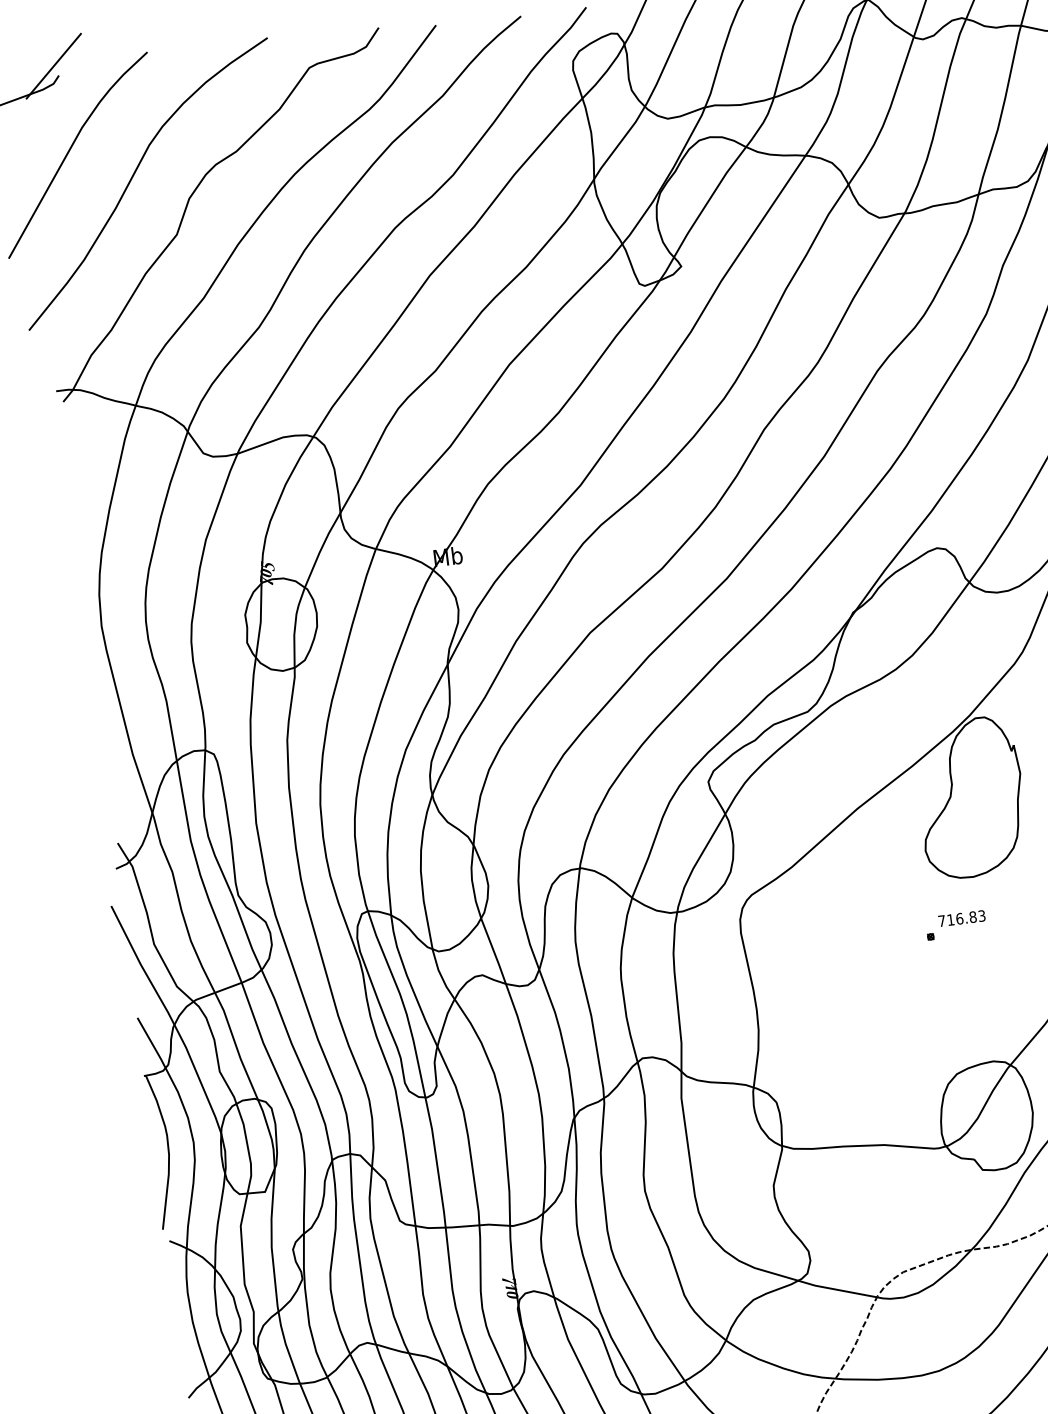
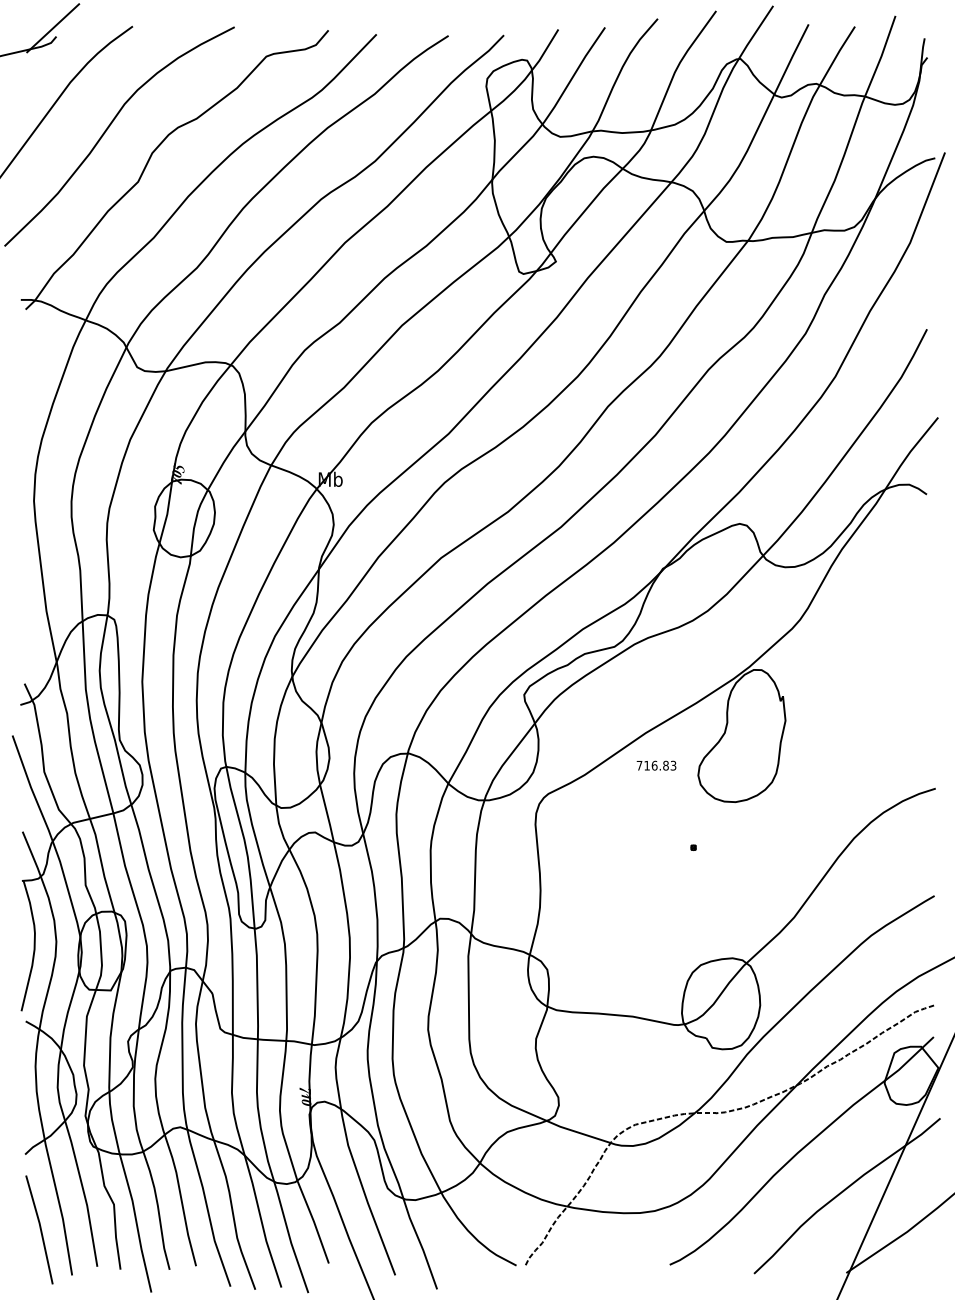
text: (961, 918) -> (656, 765), moved

